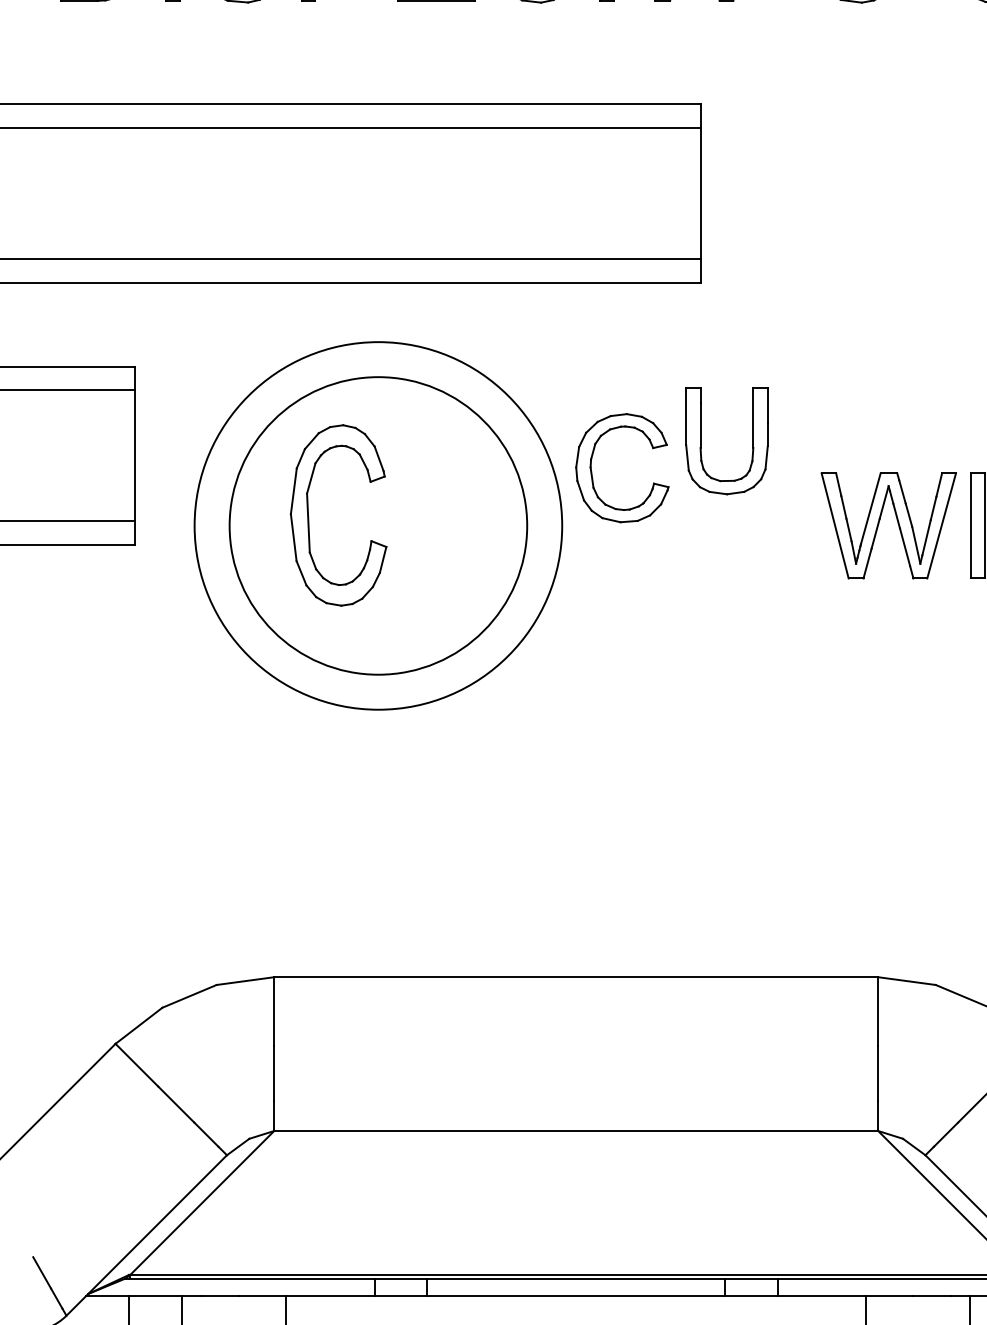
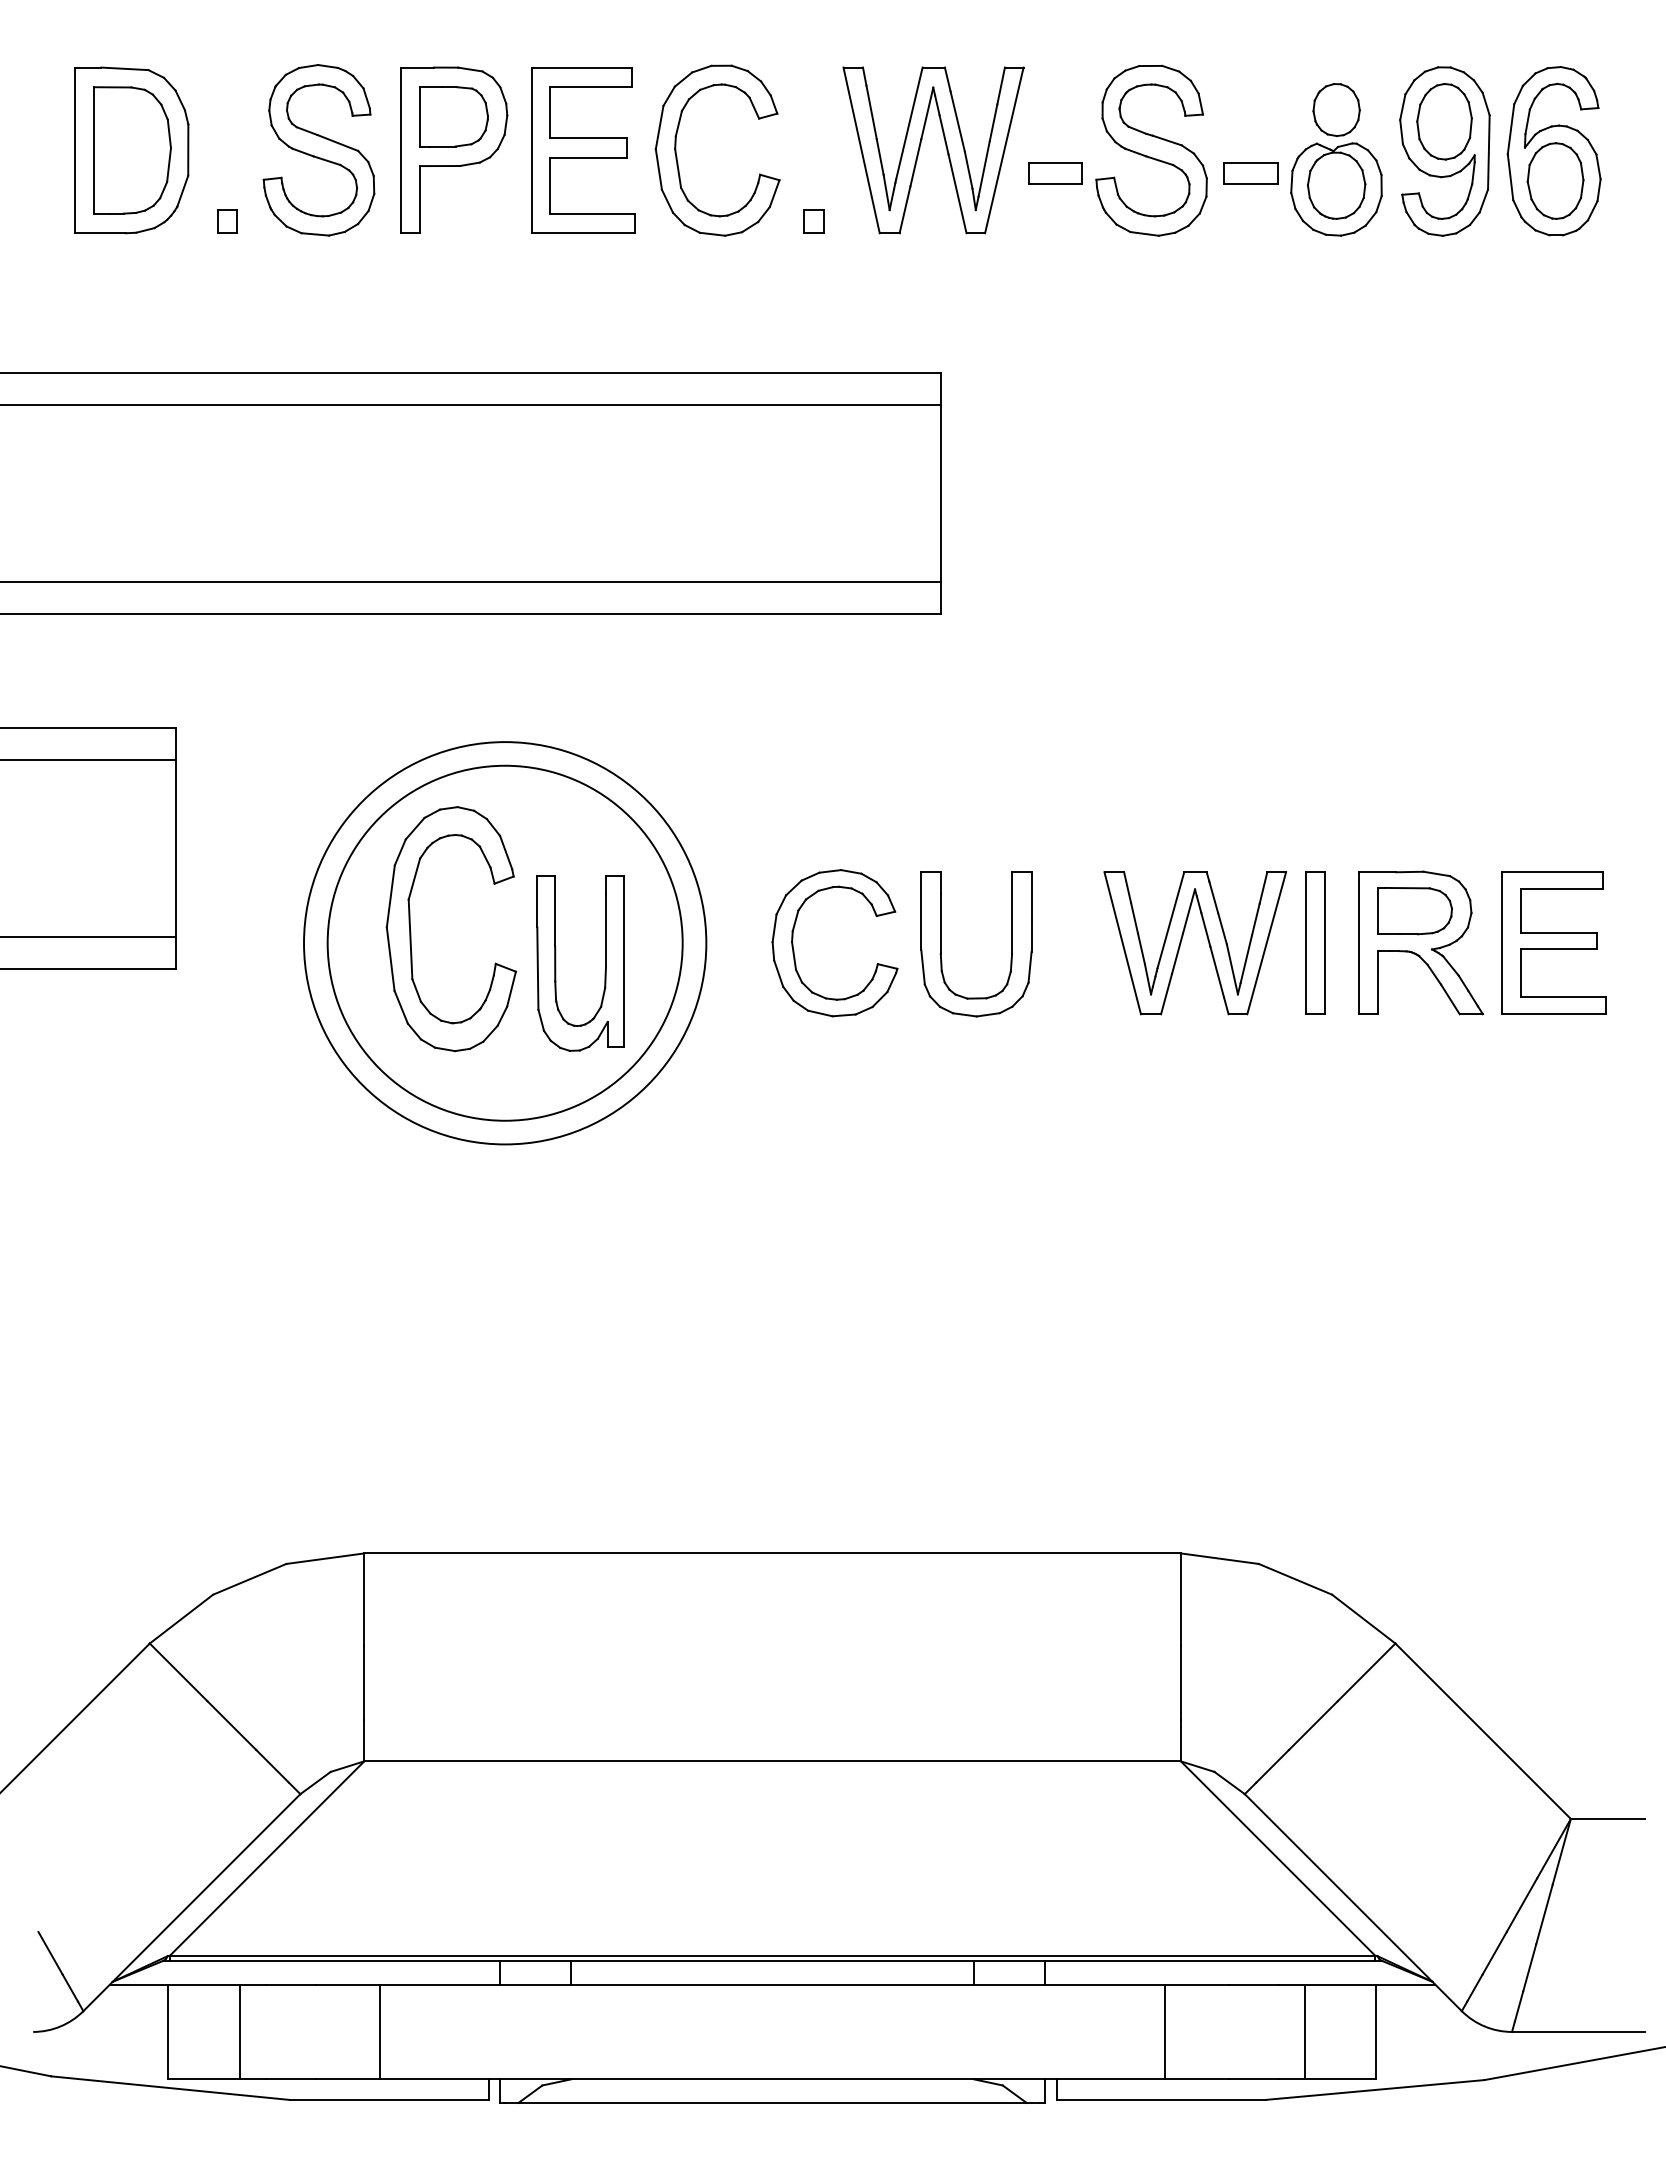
part: (701, 441) -> (941, 944), moved
part: (592, 473) -> (794, 950), moved
circle: (377, 525) -> (504, 942), size x0.71
part: (416, 540) -> (556, 963), added

